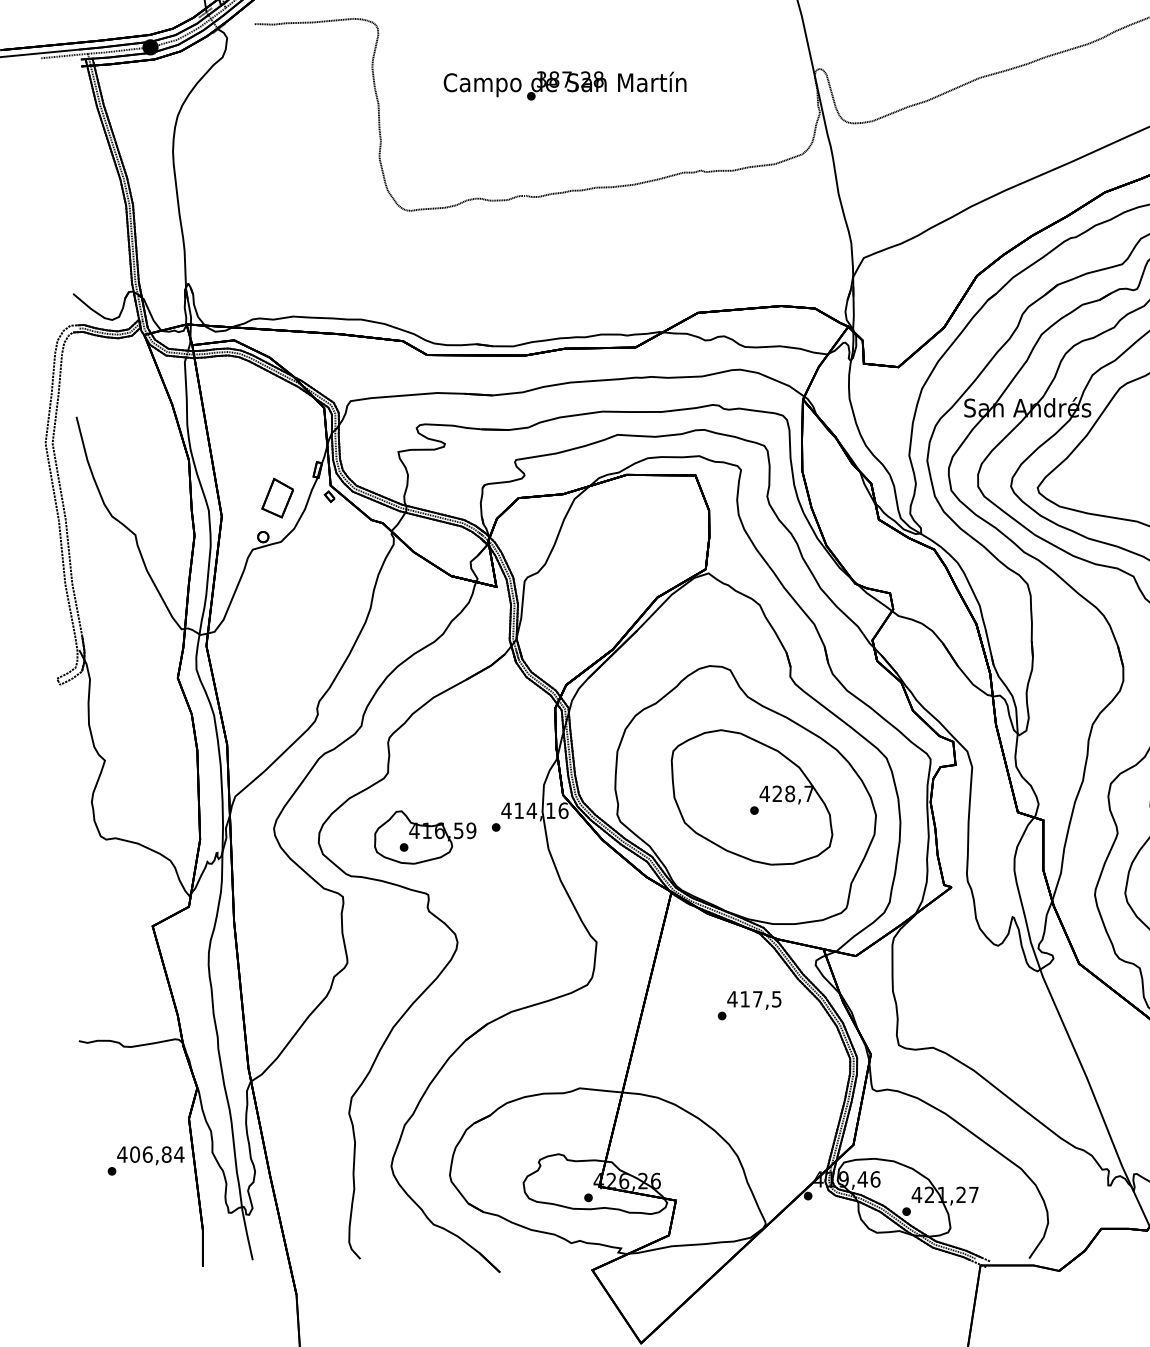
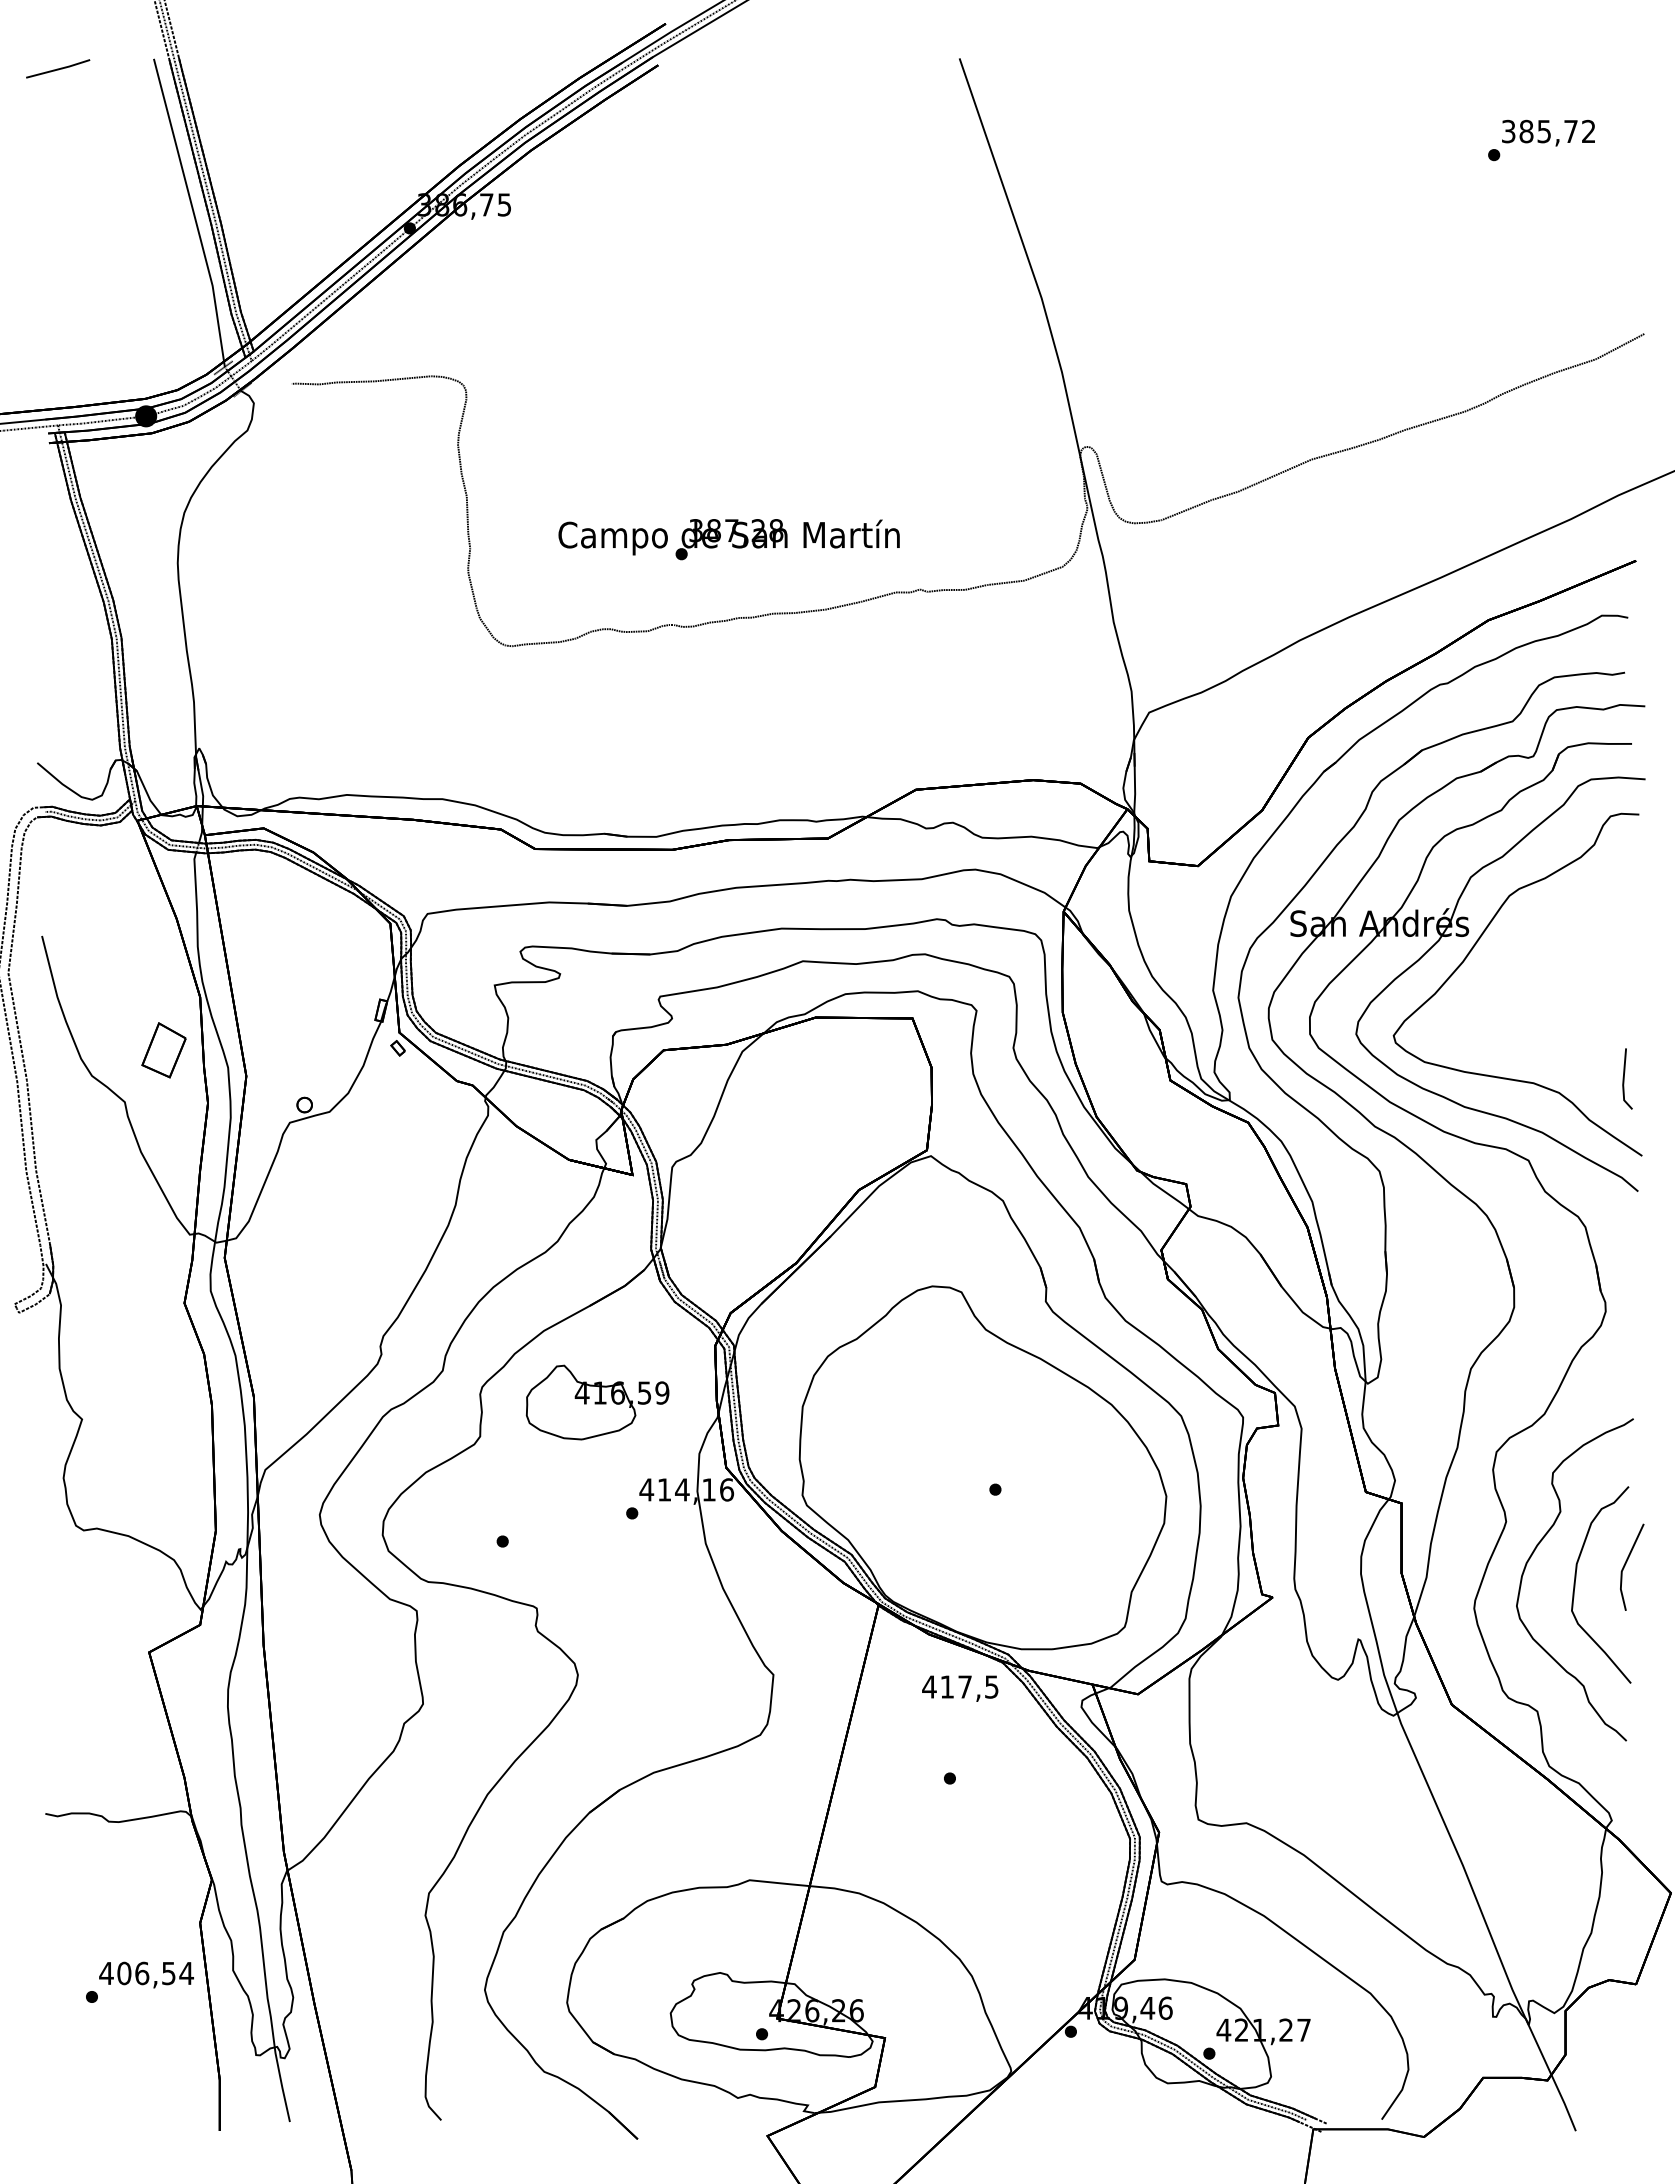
text: (564, 85) -> (728, 539), moved
part: (277, 498) -> (163, 1050), moved
part: (751, 796) -> (991, 1470), removed
part: (425, 837) -> (597, 1402), moved
text: (754, 1000) -> (960, 1688), moved
text: (166, 1154) -> (168, 1973), 406,84 -> 406,54

